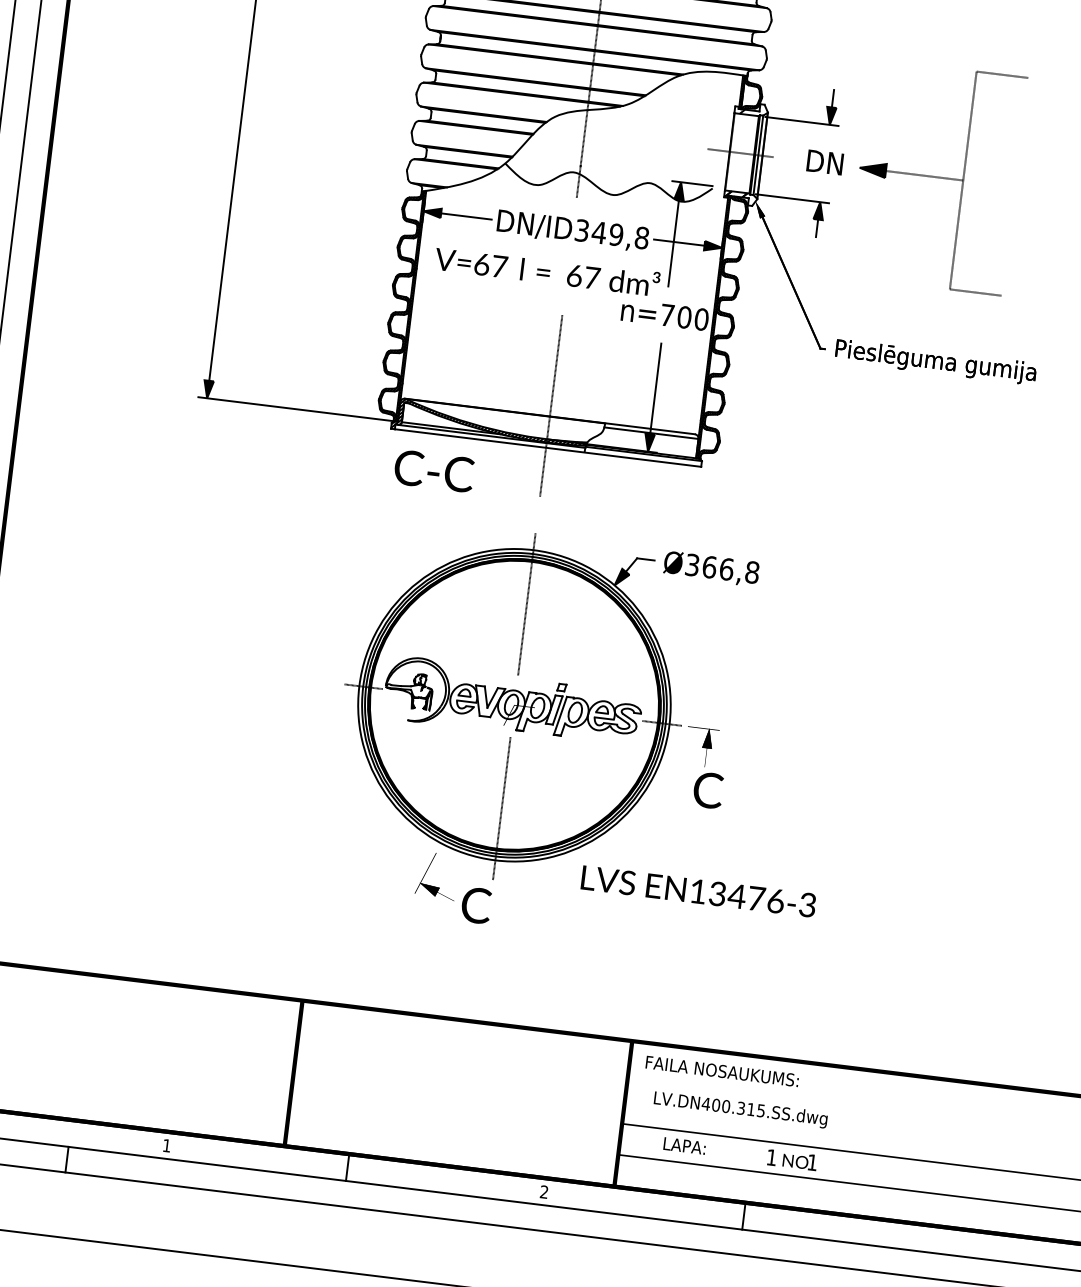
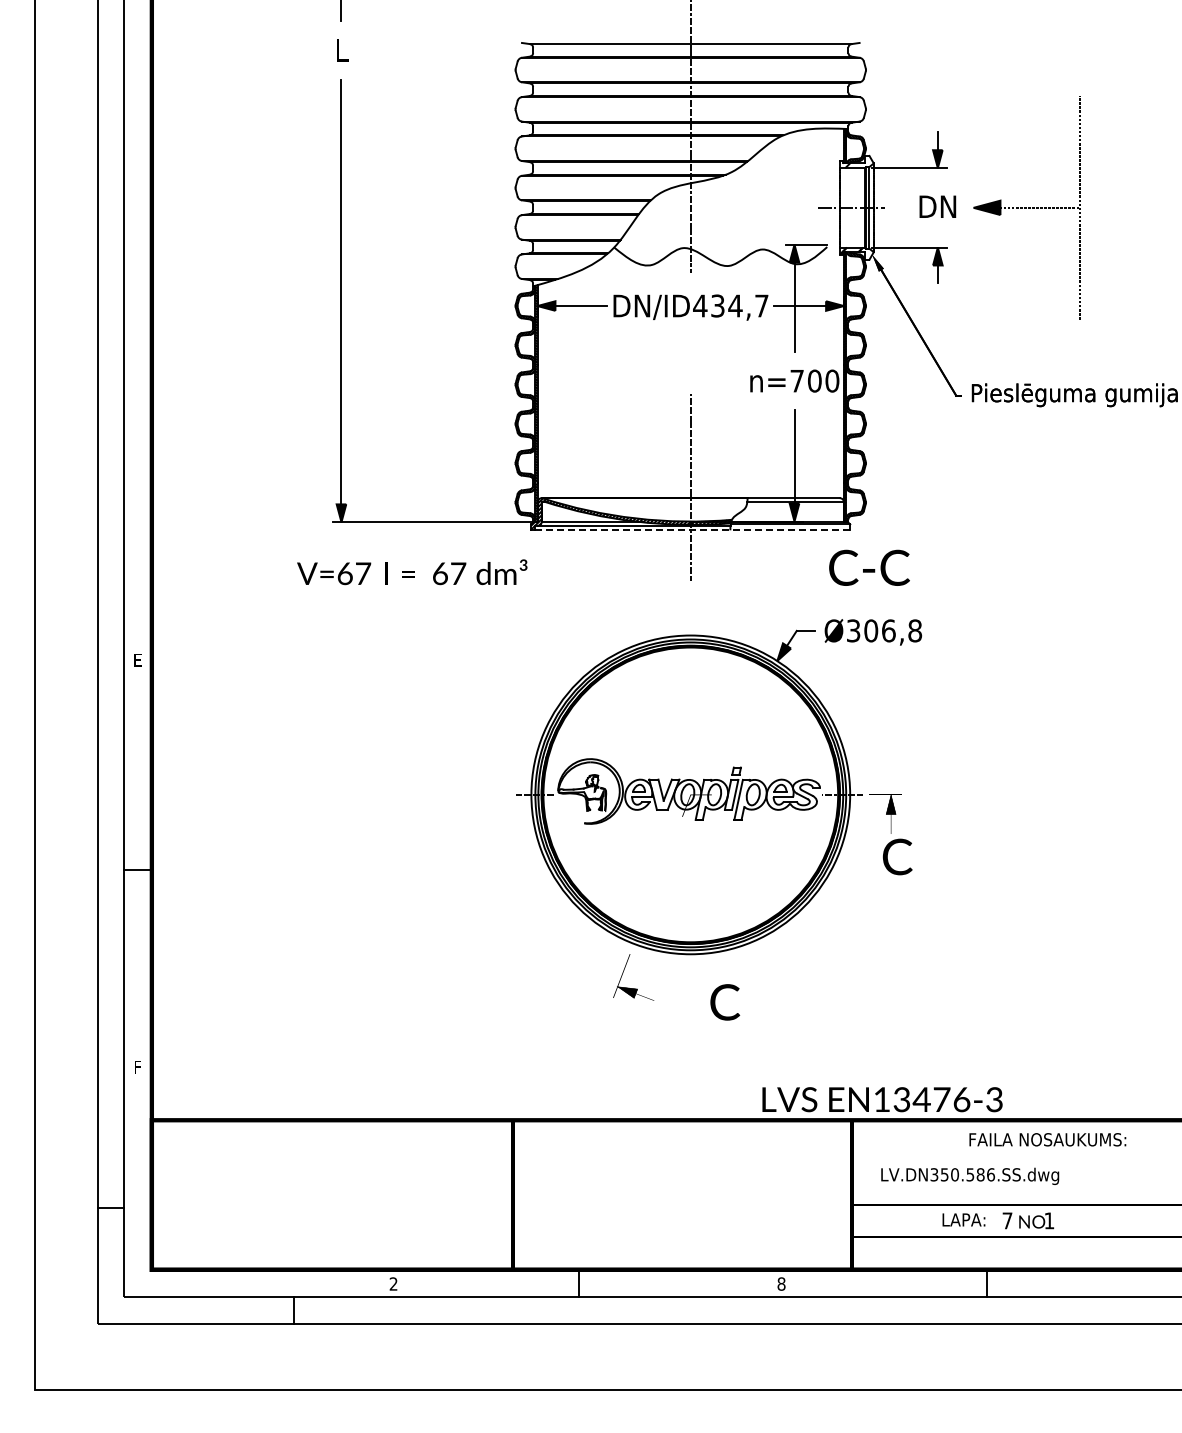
line: (1002, 74) -> (1106, 95), removed
text: (611, 233) -> (730, 305), DN/ID349,8 -> DN/ID434,7
text: (547, 271) -> (412, 572), moved
line: (975, 292) -> (1106, 319), removed
line: (548, 448) -> (693, 530), solid -> dashed
text: (434, 470) -> (869, 567), moved
text: (709, 566) -> (871, 630), Ø366,8 -> Ø306,8
line: (526, 604) -> (690, 691), removed
line: (501, 807) -> (690, 900), removed
text: (698, 891) -> (882, 1099), moved
text: (476, 905) -> (725, 1002), moved
text: (722, 1071) -> (1047, 1139), moved
text: (733, 1107) -> (962, 1174), LV.DN400.315.SS.dwg -> LV.DN350.586.SS.dwg
text: (166, 1145) -> (393, 1283), 1 -> 2
text: (684, 1145) -> (963, 1219), moved
text: (771, 1157) -> (1007, 1220), 1 -> 7
text: (544, 1191) -> (781, 1283), 2 -> 8

